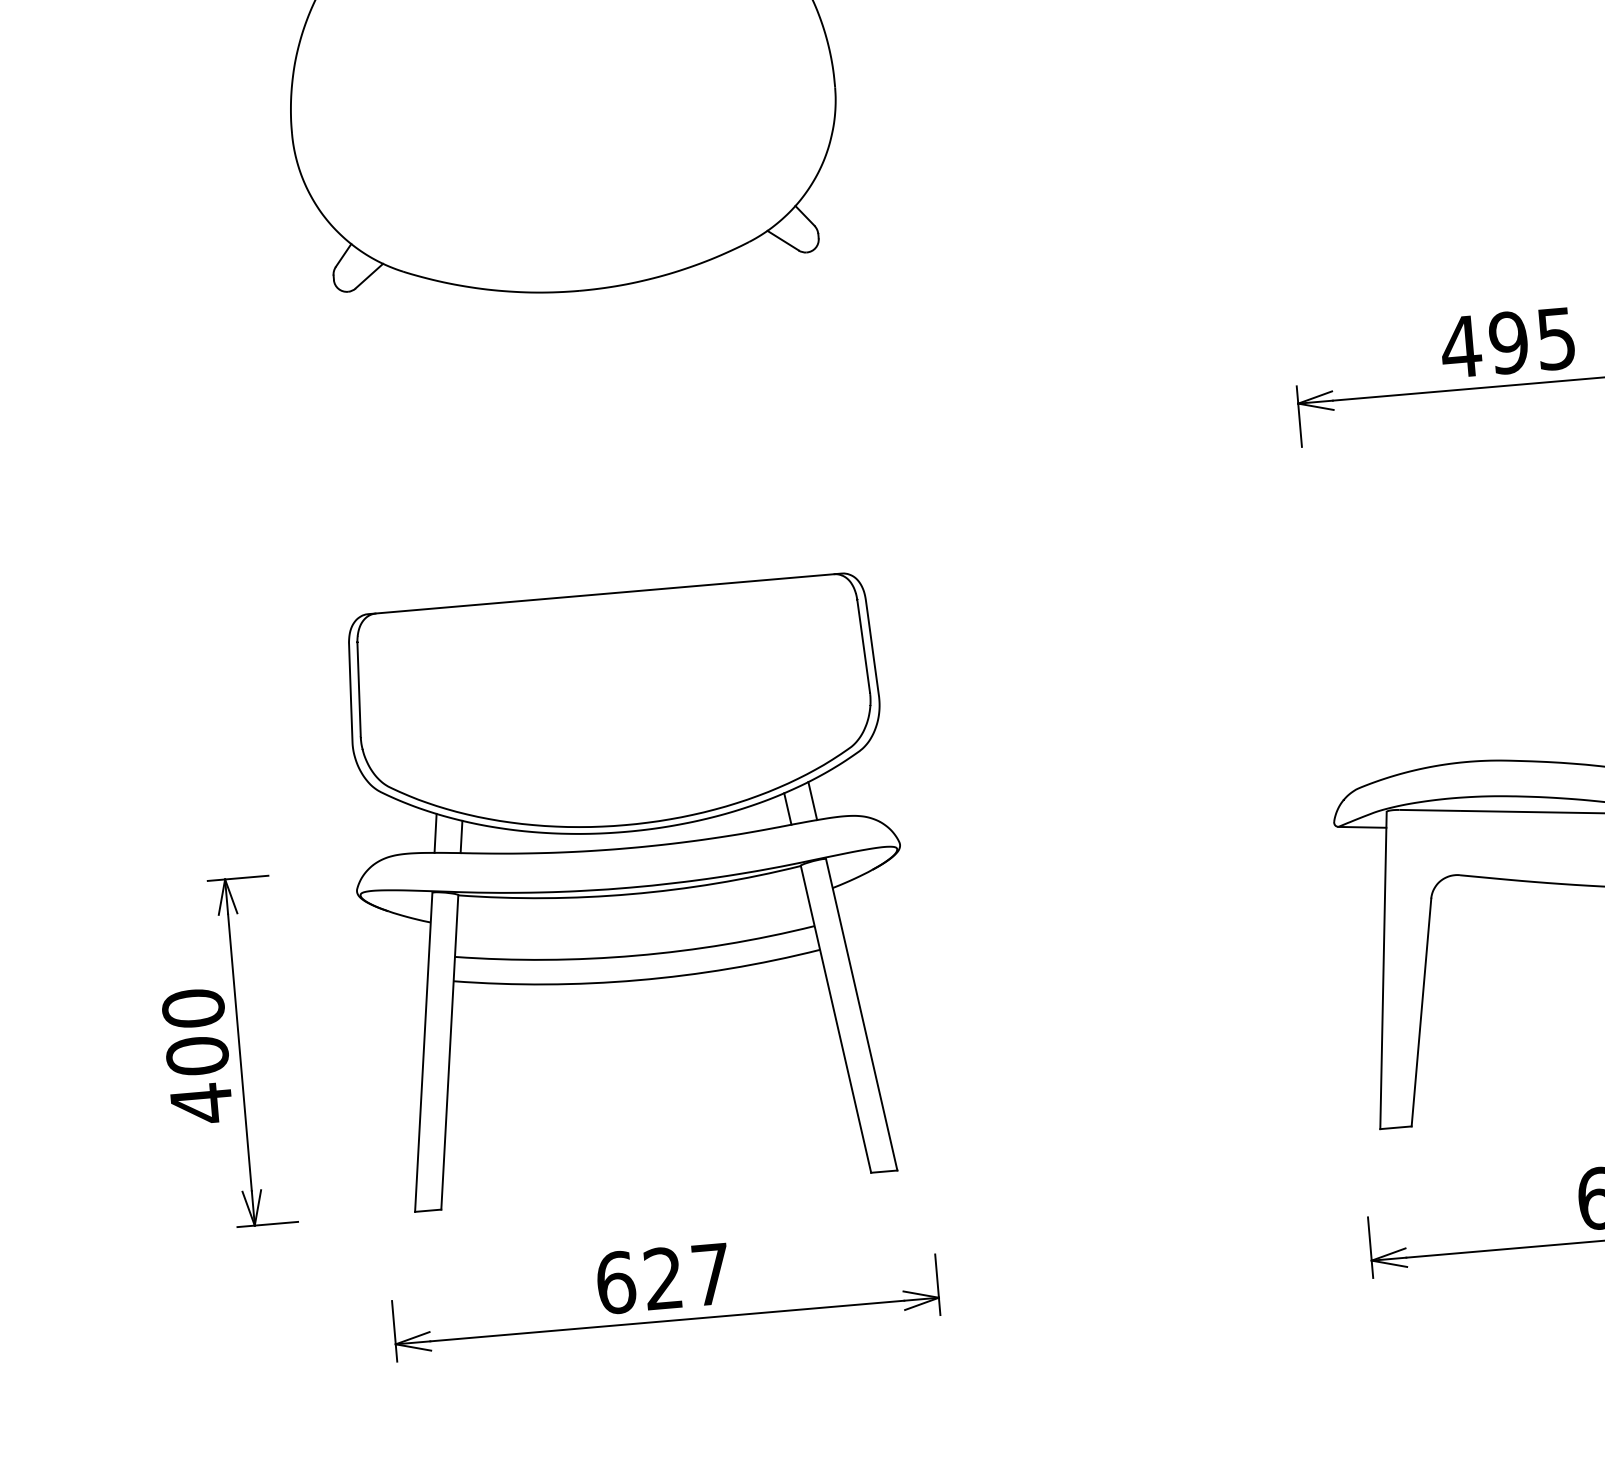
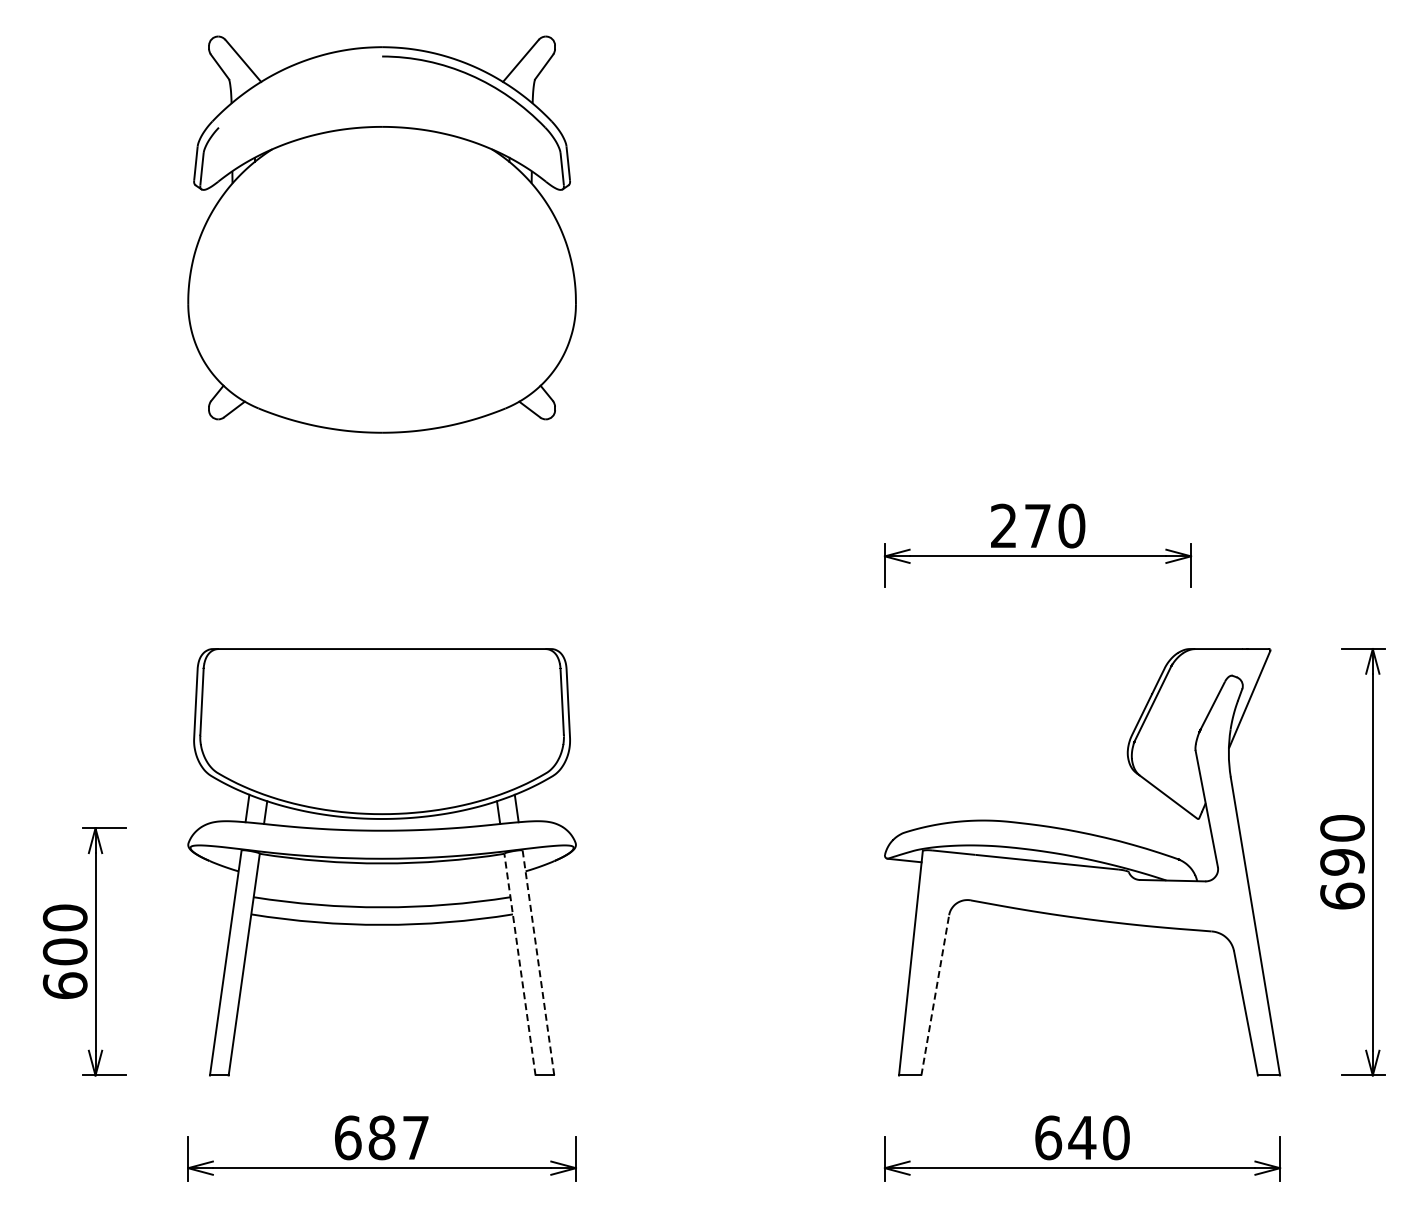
text: (1508, 342) -> (1037, 525), 495 -> 270
line: (1421, 1011) -> (935, 994), solid -> dashed
line: (861, 1014) -> (538, 962), solid -> dashed
line: (835, 1019) -> (519, 964), solid -> dashed
text: (200, 1103) -> (64, 985), 400 -> 600
text: (662, 1278) -> (381, 1137), 627 -> 687

